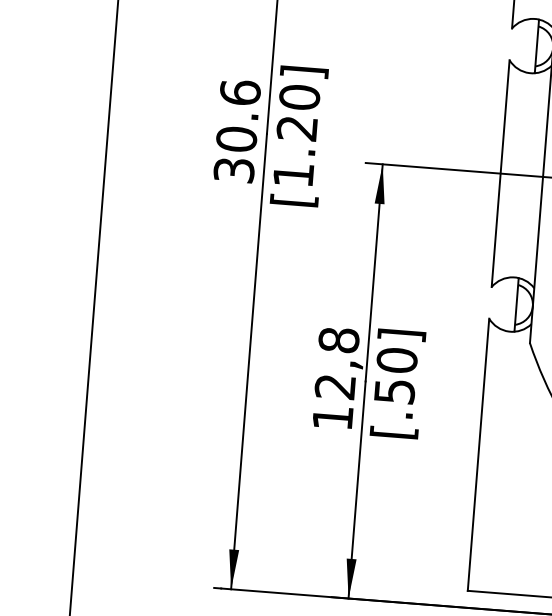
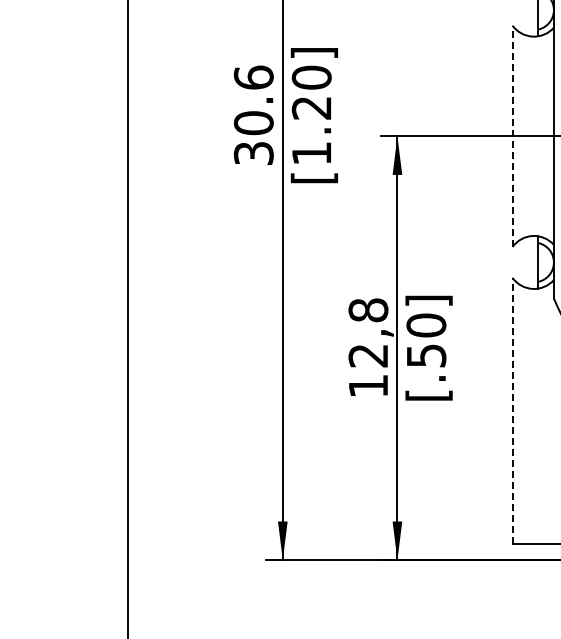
line: (500, 173) -> (512, 136), solid -> dashed
line: (478, 454) -> (512, 410), solid -> dashed

